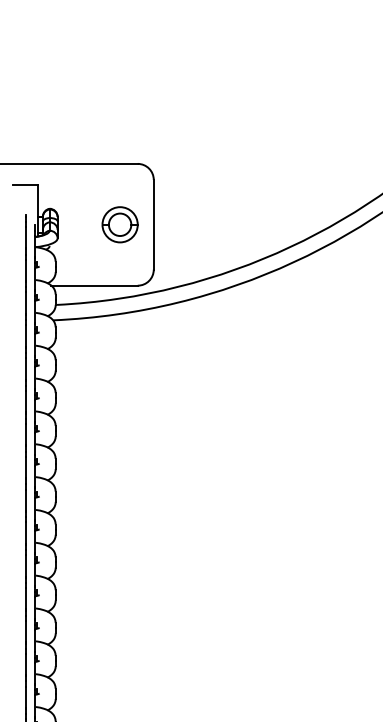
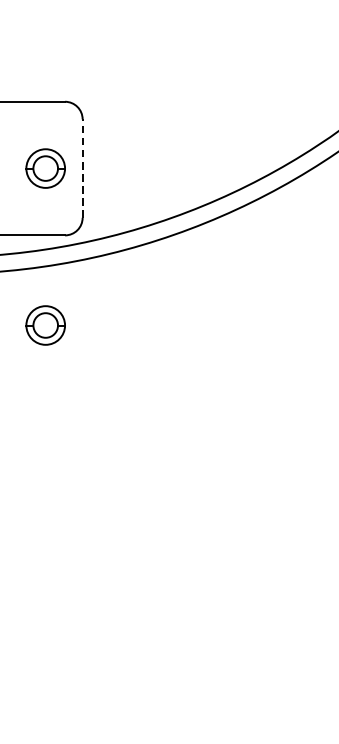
line: (153, 224) -> (82, 168), solid -> dashed
part: (119, 367) -> (45, 325), added

